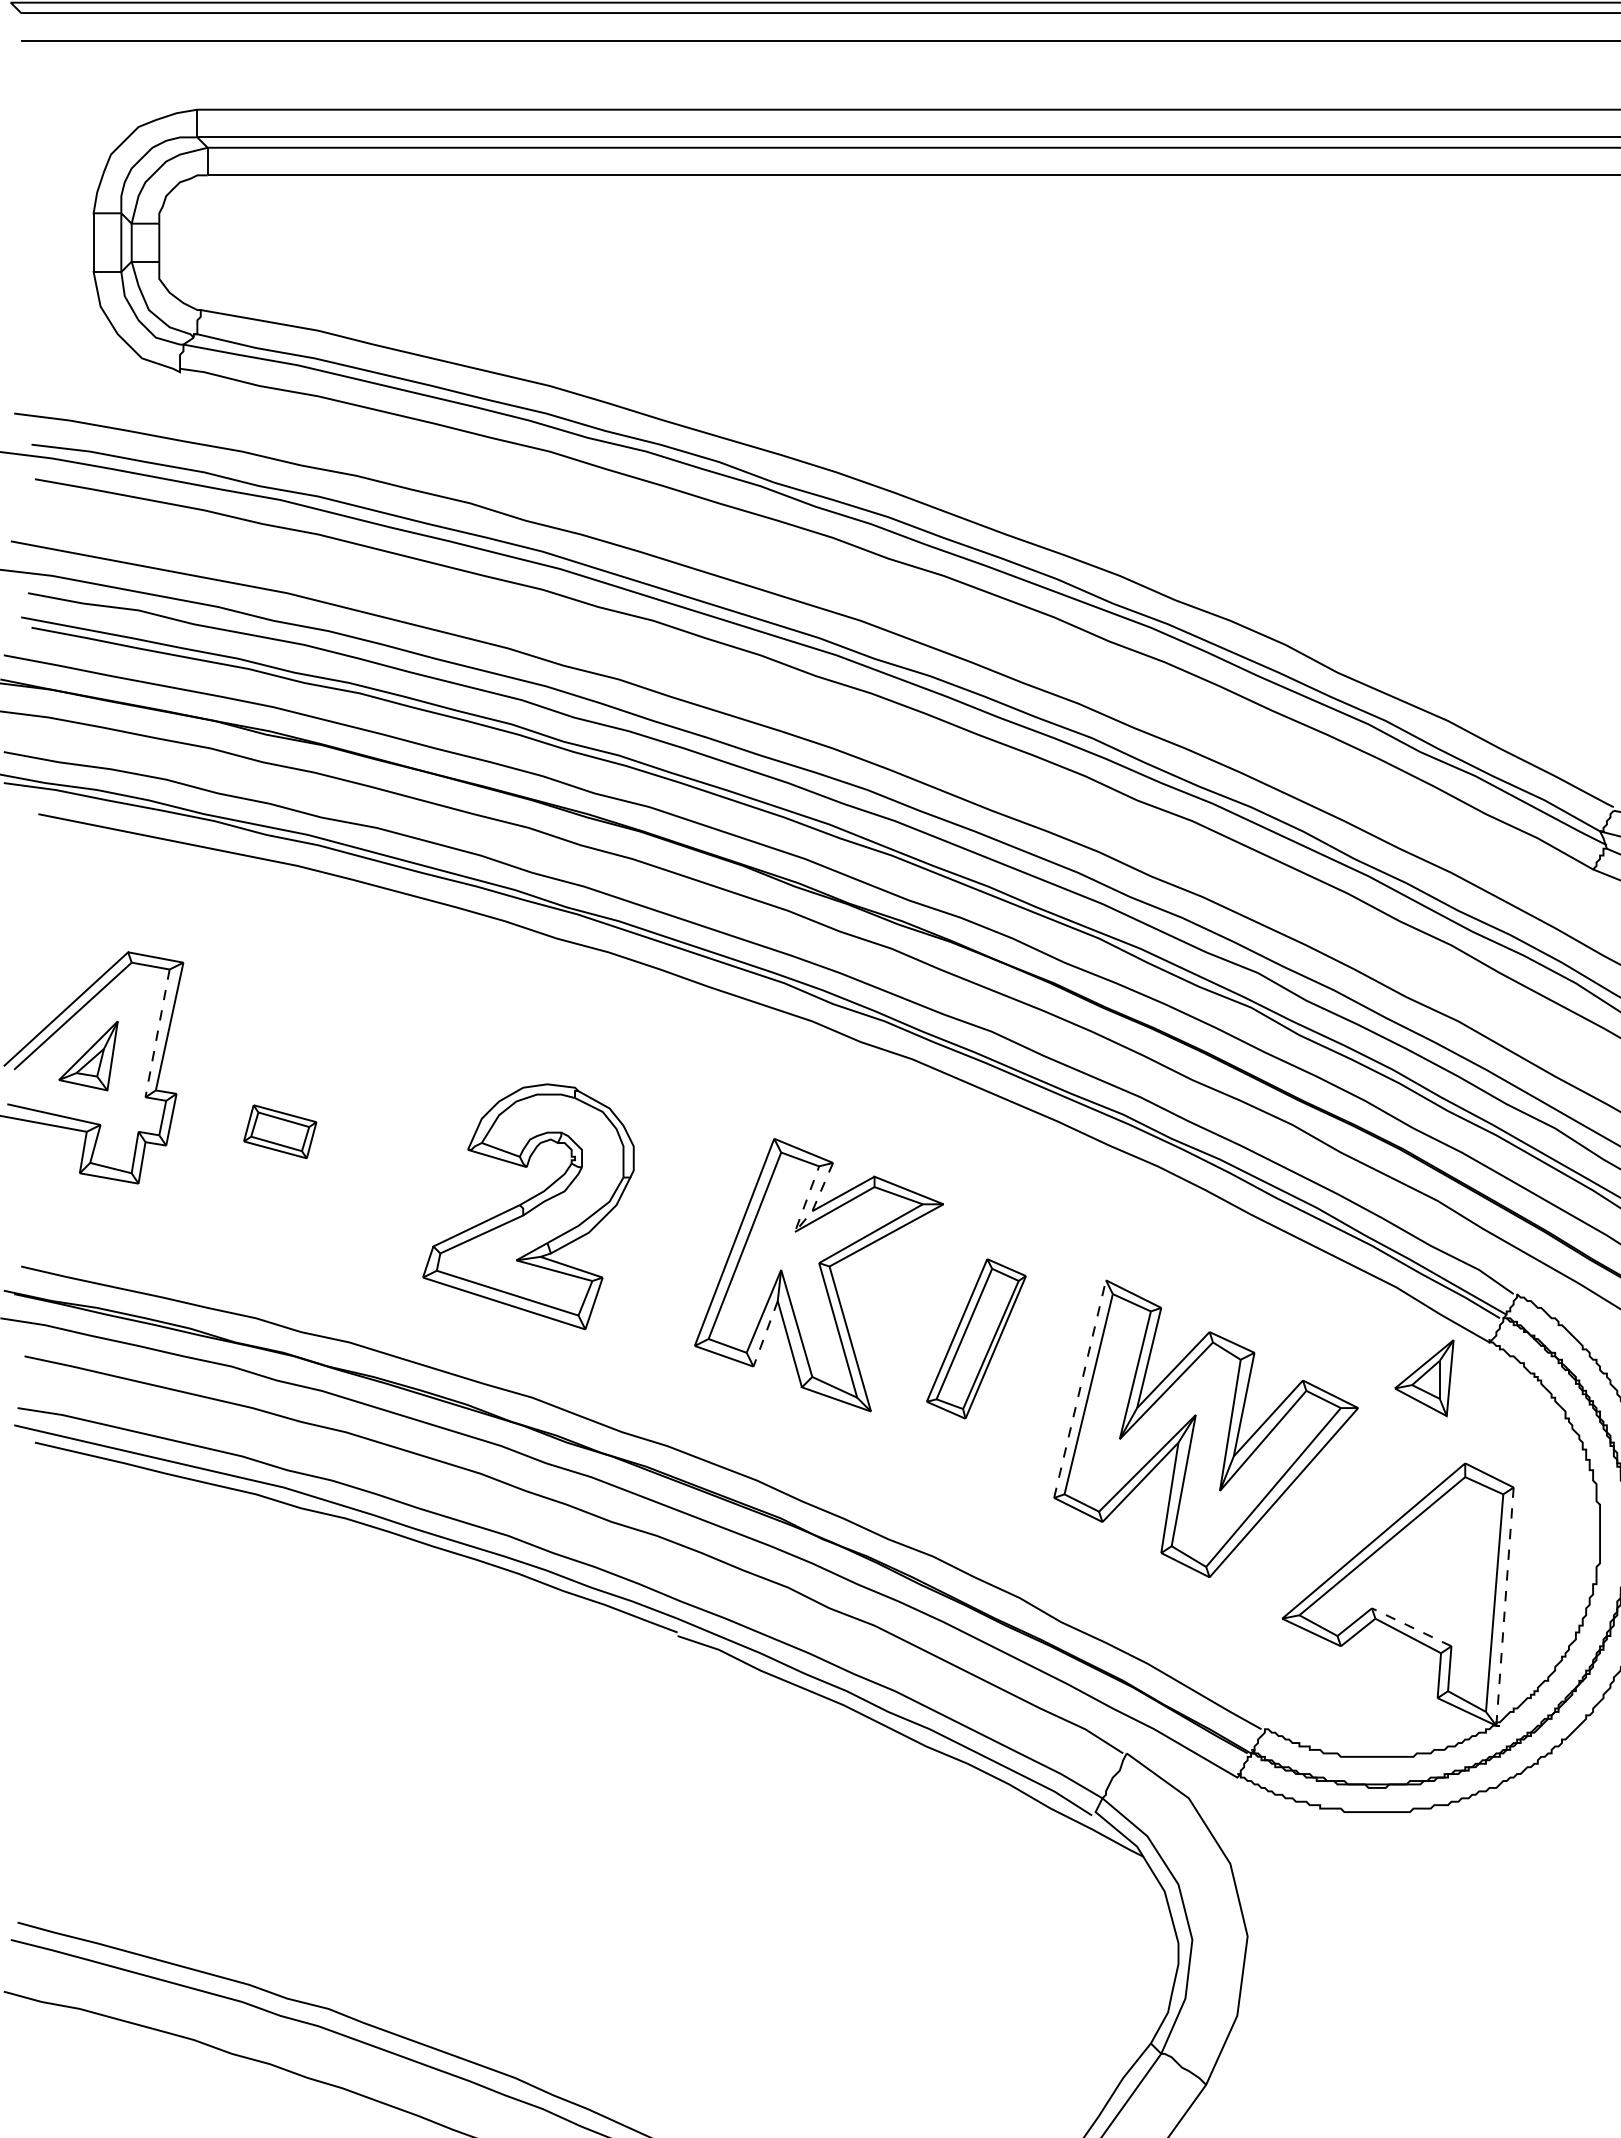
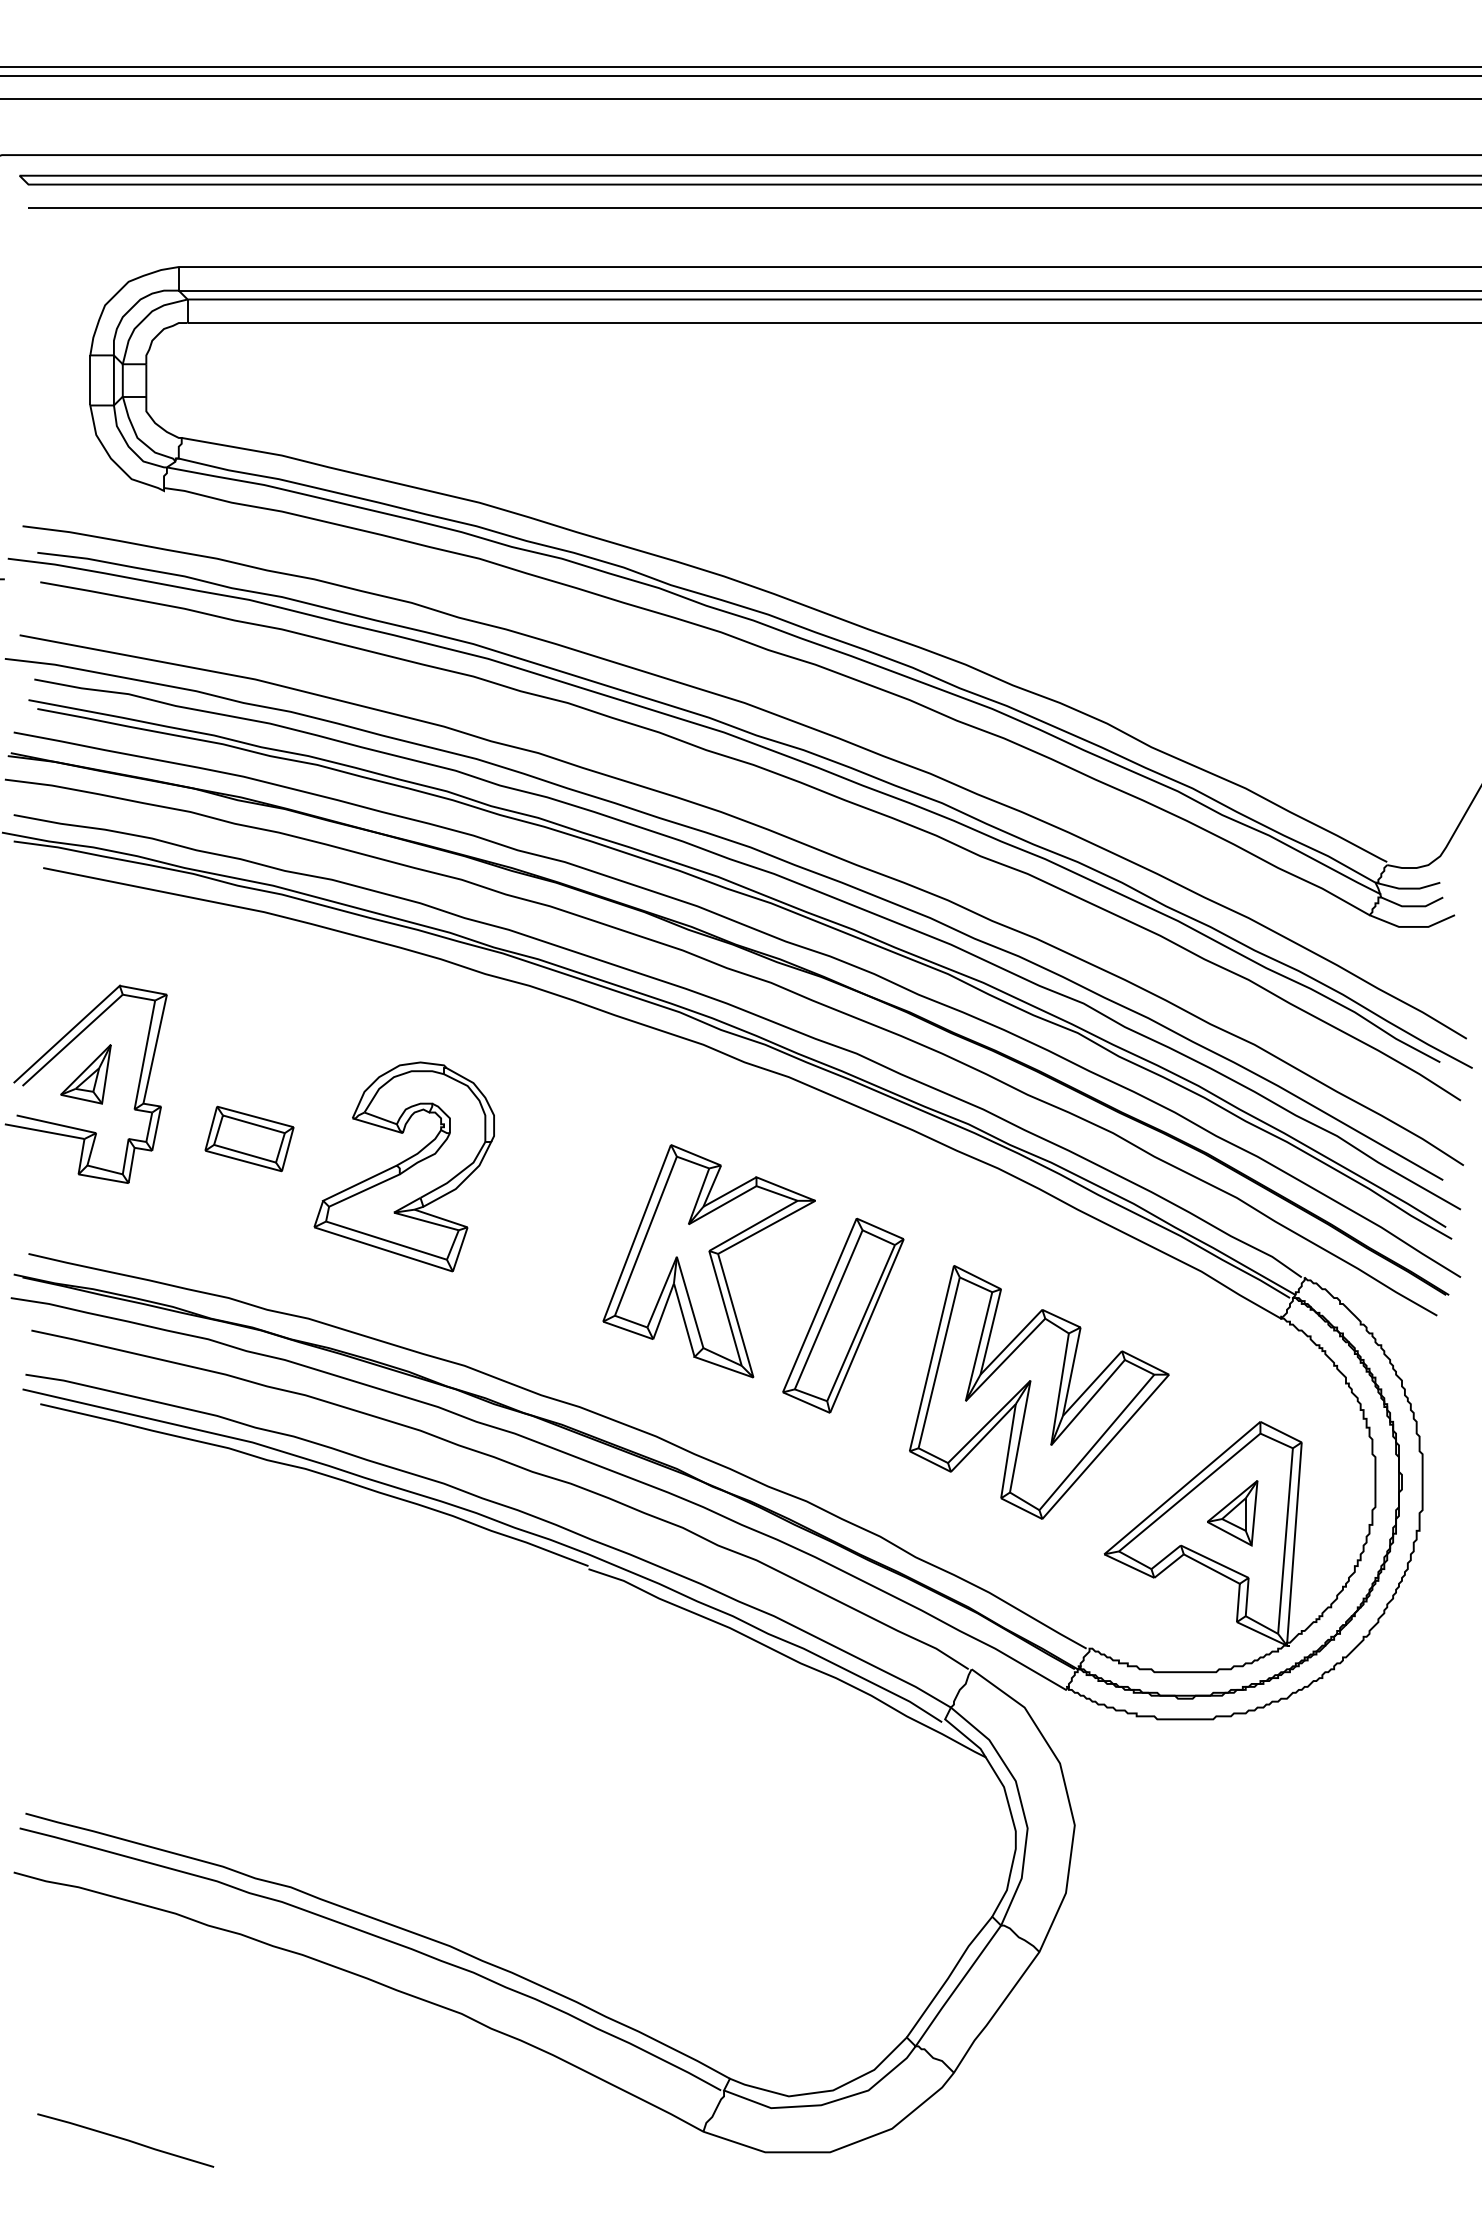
line: (157, 1033) -> (144, 1055), dashed -> solid
part: (280, 1131) -> (249, 1138), size x1.43
part: (527, 1206) -> (403, 1166), moved
line: (798, 1228) -> (691, 1221), dashed -> solid
line: (765, 1334) -> (663, 1311), dashed -> solid
part: (976, 1338) -> (843, 1315), size x1.43
part: (1424, 1378) -> (1232, 1513), moved
line: (1079, 1389) -> (931, 1358), dashed -> solid
line: (1505, 1607) -> (1294, 1544), dashed -> solid
line: (1411, 1627) -> (1214, 1561), dashed -> solid

